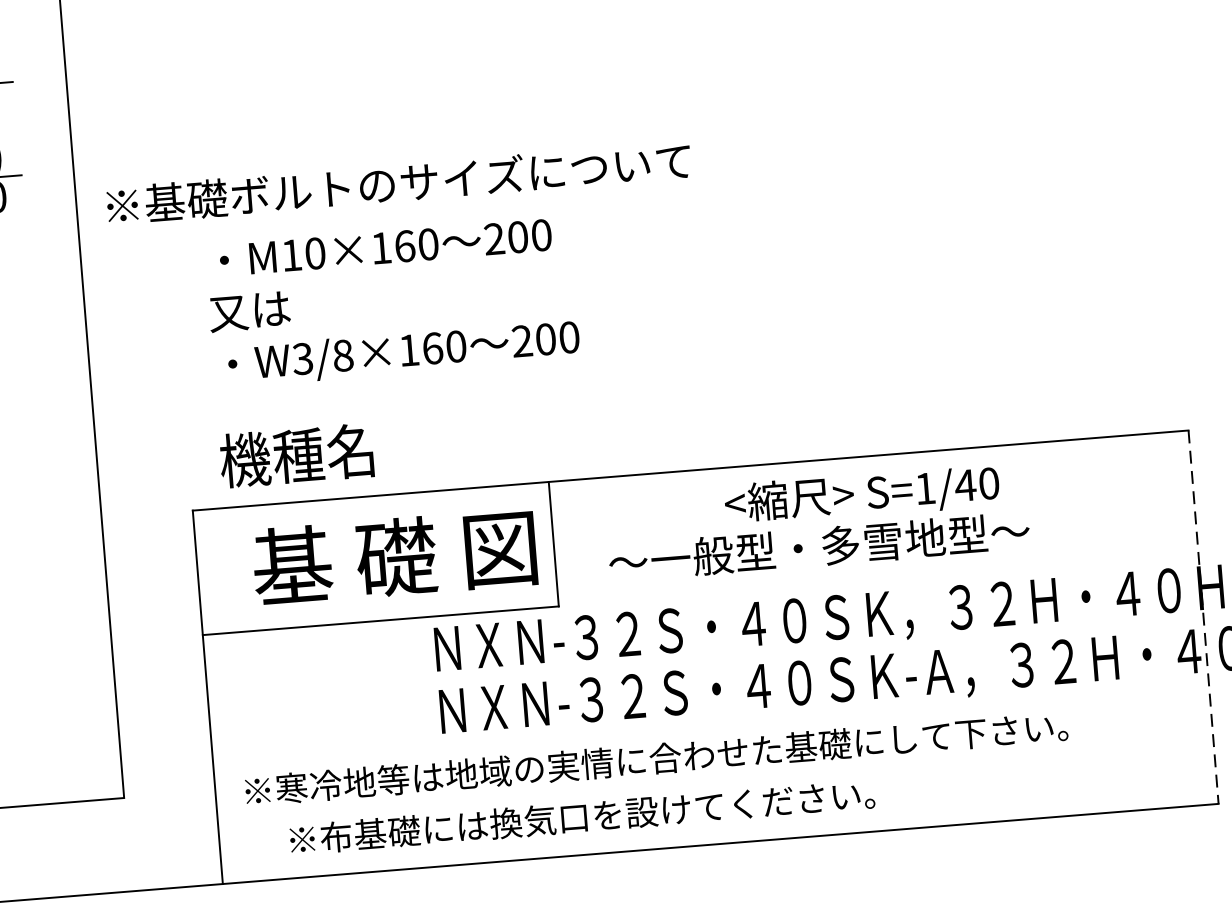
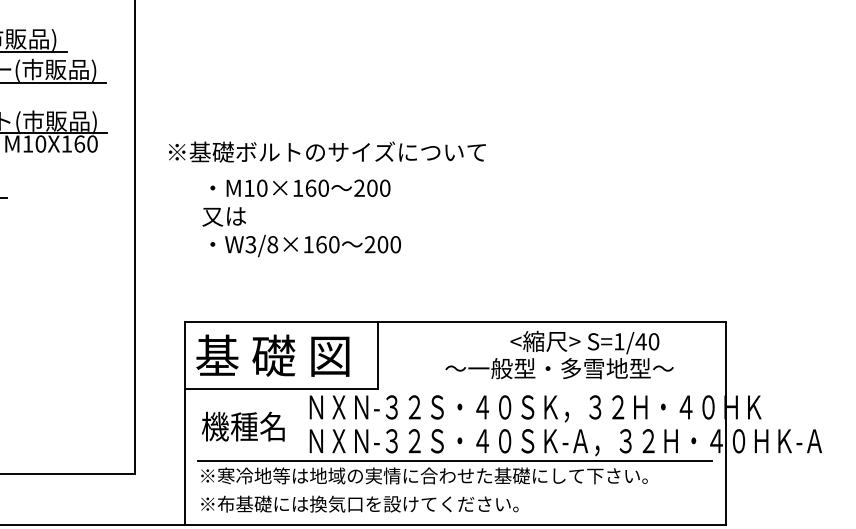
text: (399, 182) -> (327, 151), moved
text: (296, 455) -> (243, 426), moved
text: (817, 520) -> (559, 354), moved
text: (394, 556) -> (272, 355), moved
line: (1202, 617) -> (725, 423), dashed -> solid
line: (711, 727) -> (455, 461), added
text: (581, 815) -> (359, 503), moved

